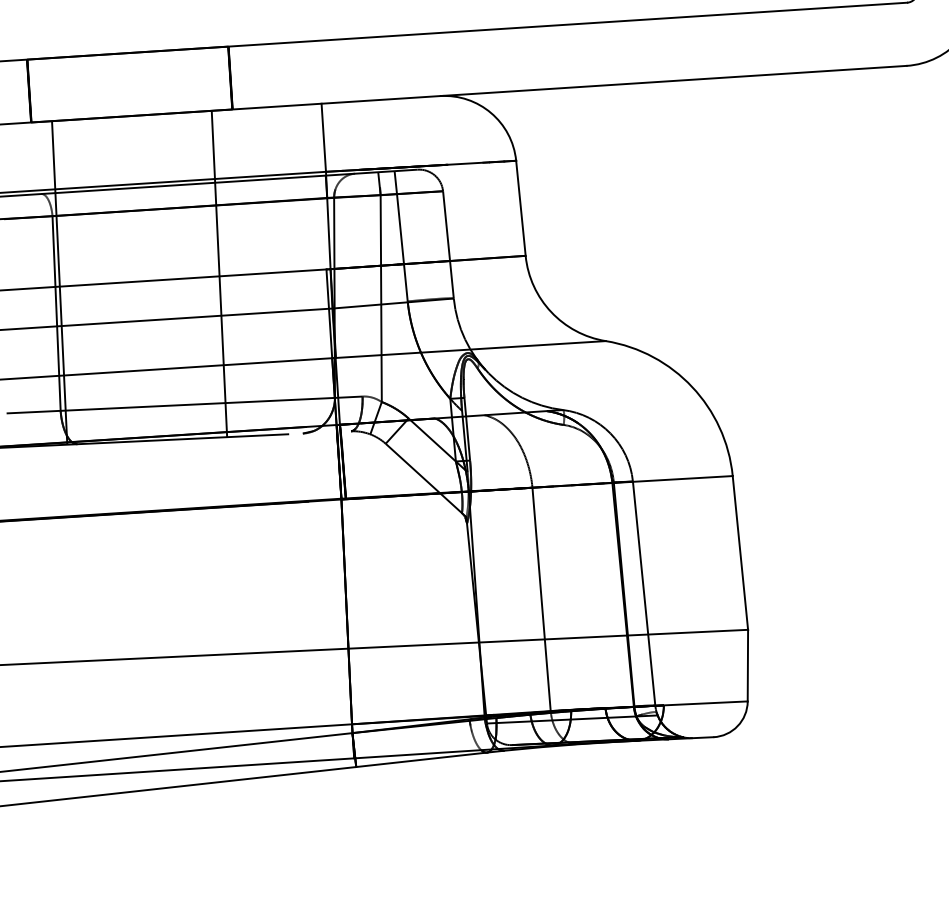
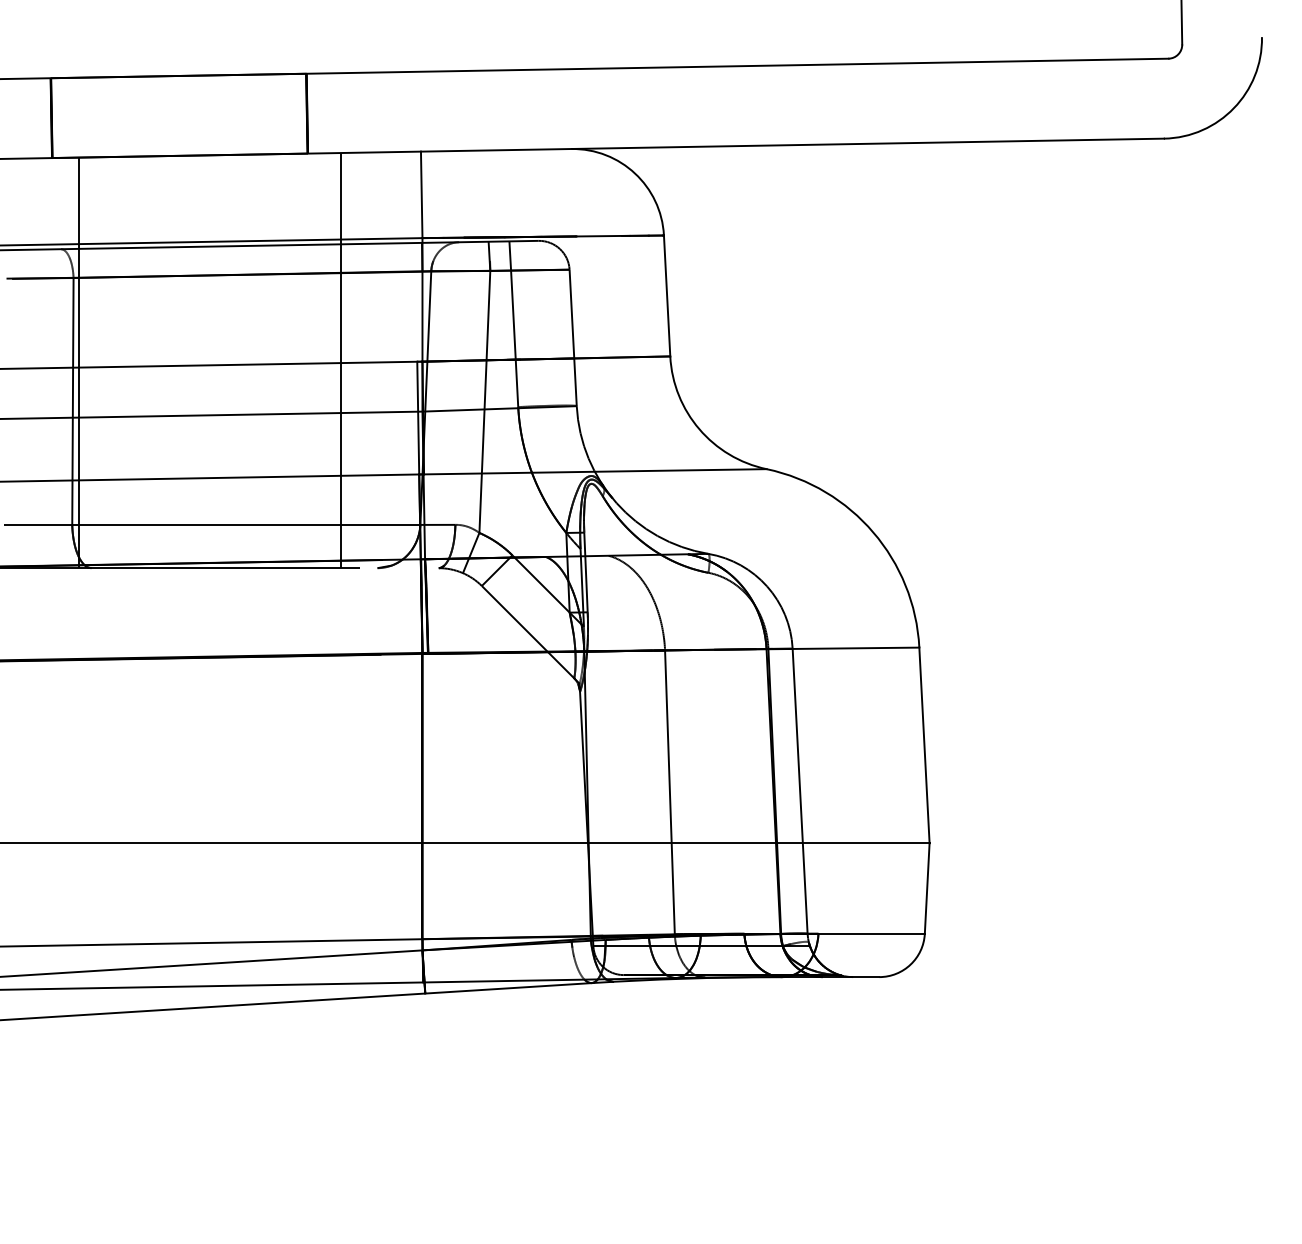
line: (219, 274) -> (340, 361), moved

